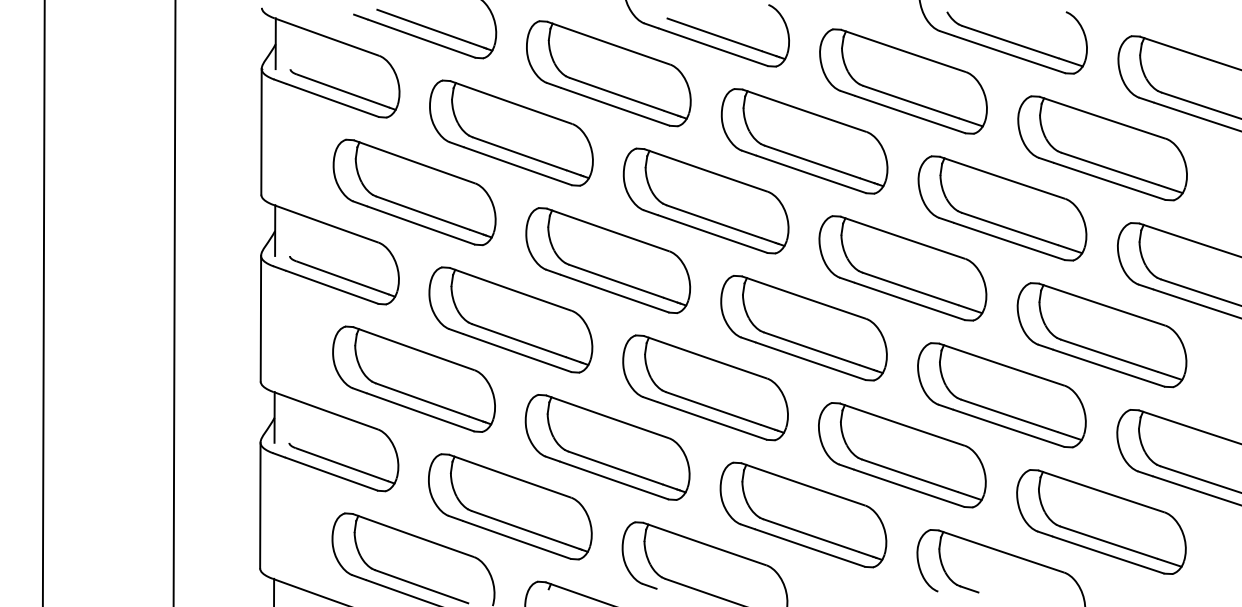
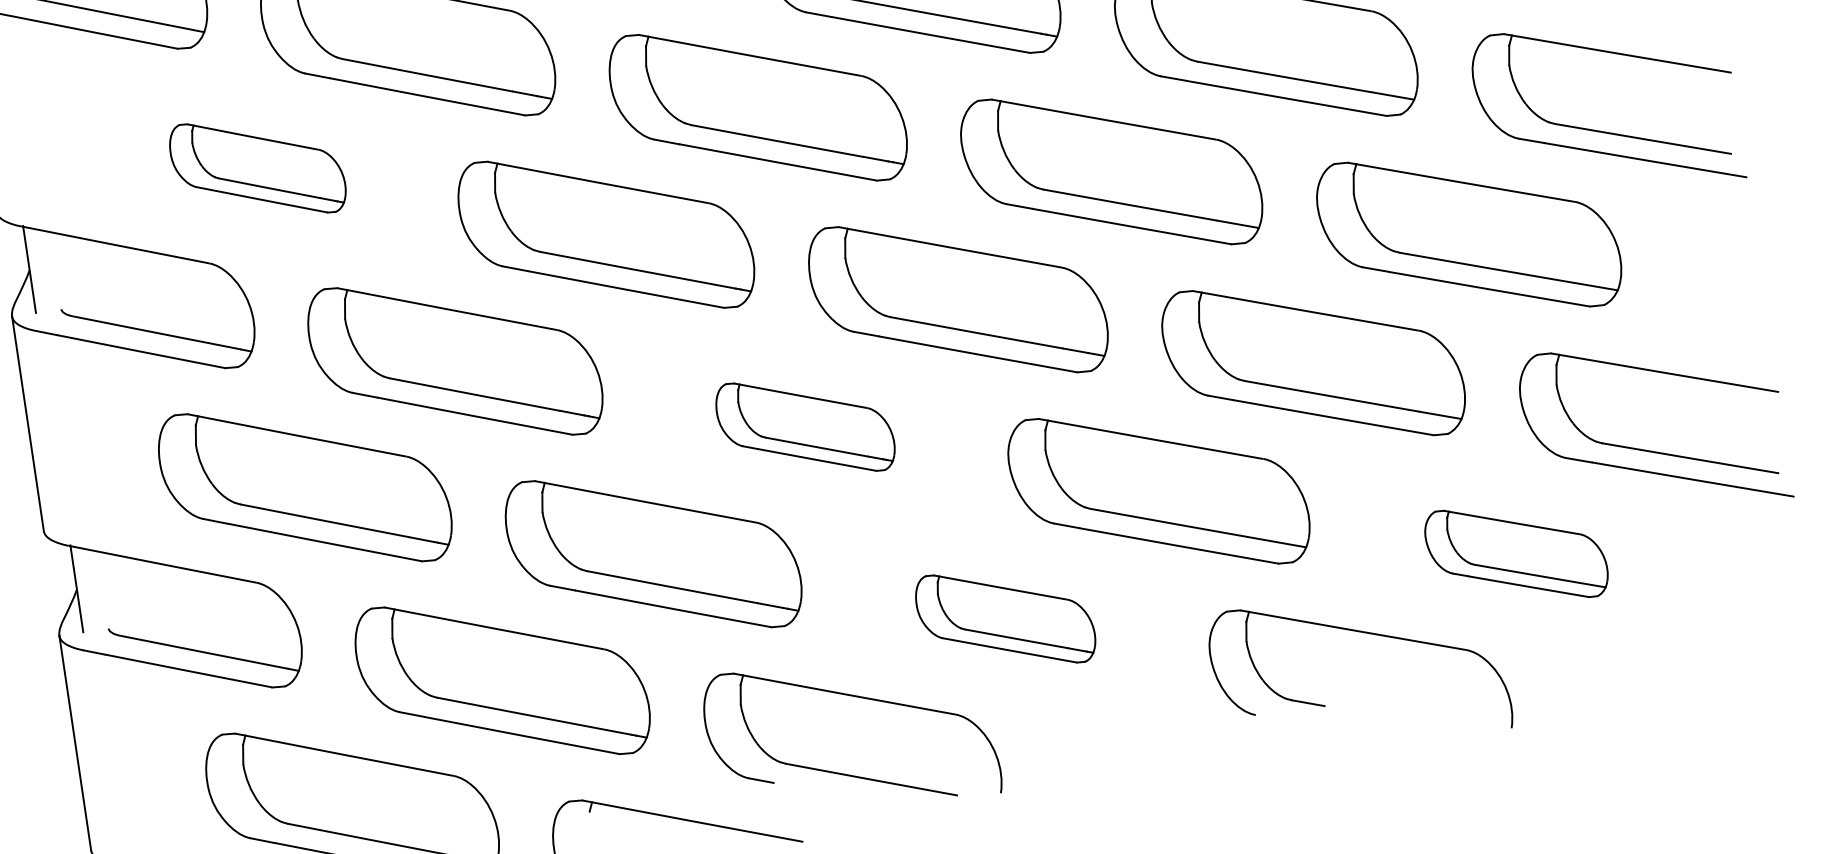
part: (414, 192) -> (257, 168), size x0.6
part: (705, 387) -> (805, 426), size x0.6
part: (803, 514) -> (1005, 618), size x0.6
part: (1101, 521) -> (1516, 553), size x0.6

